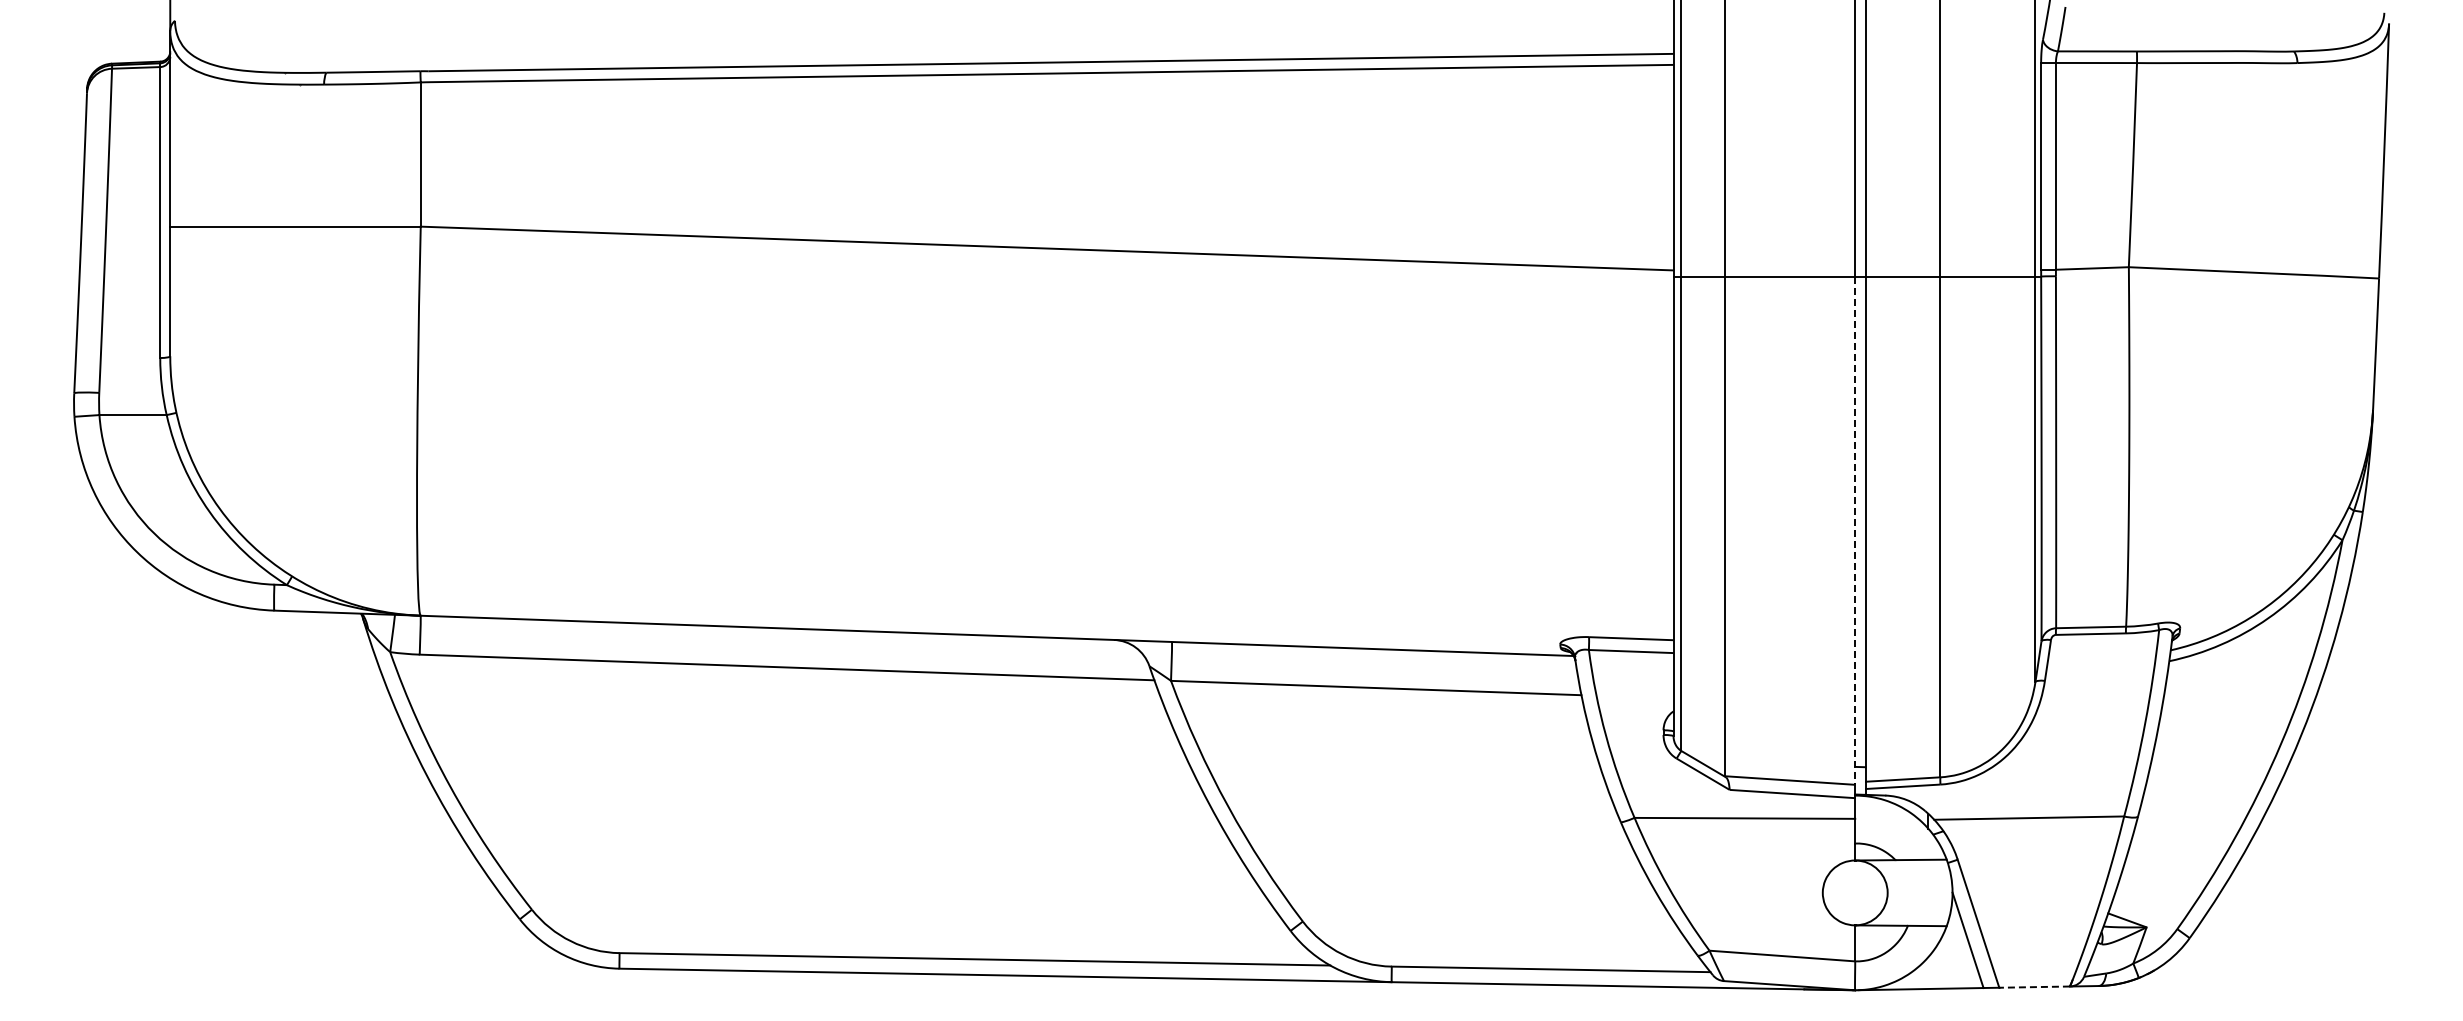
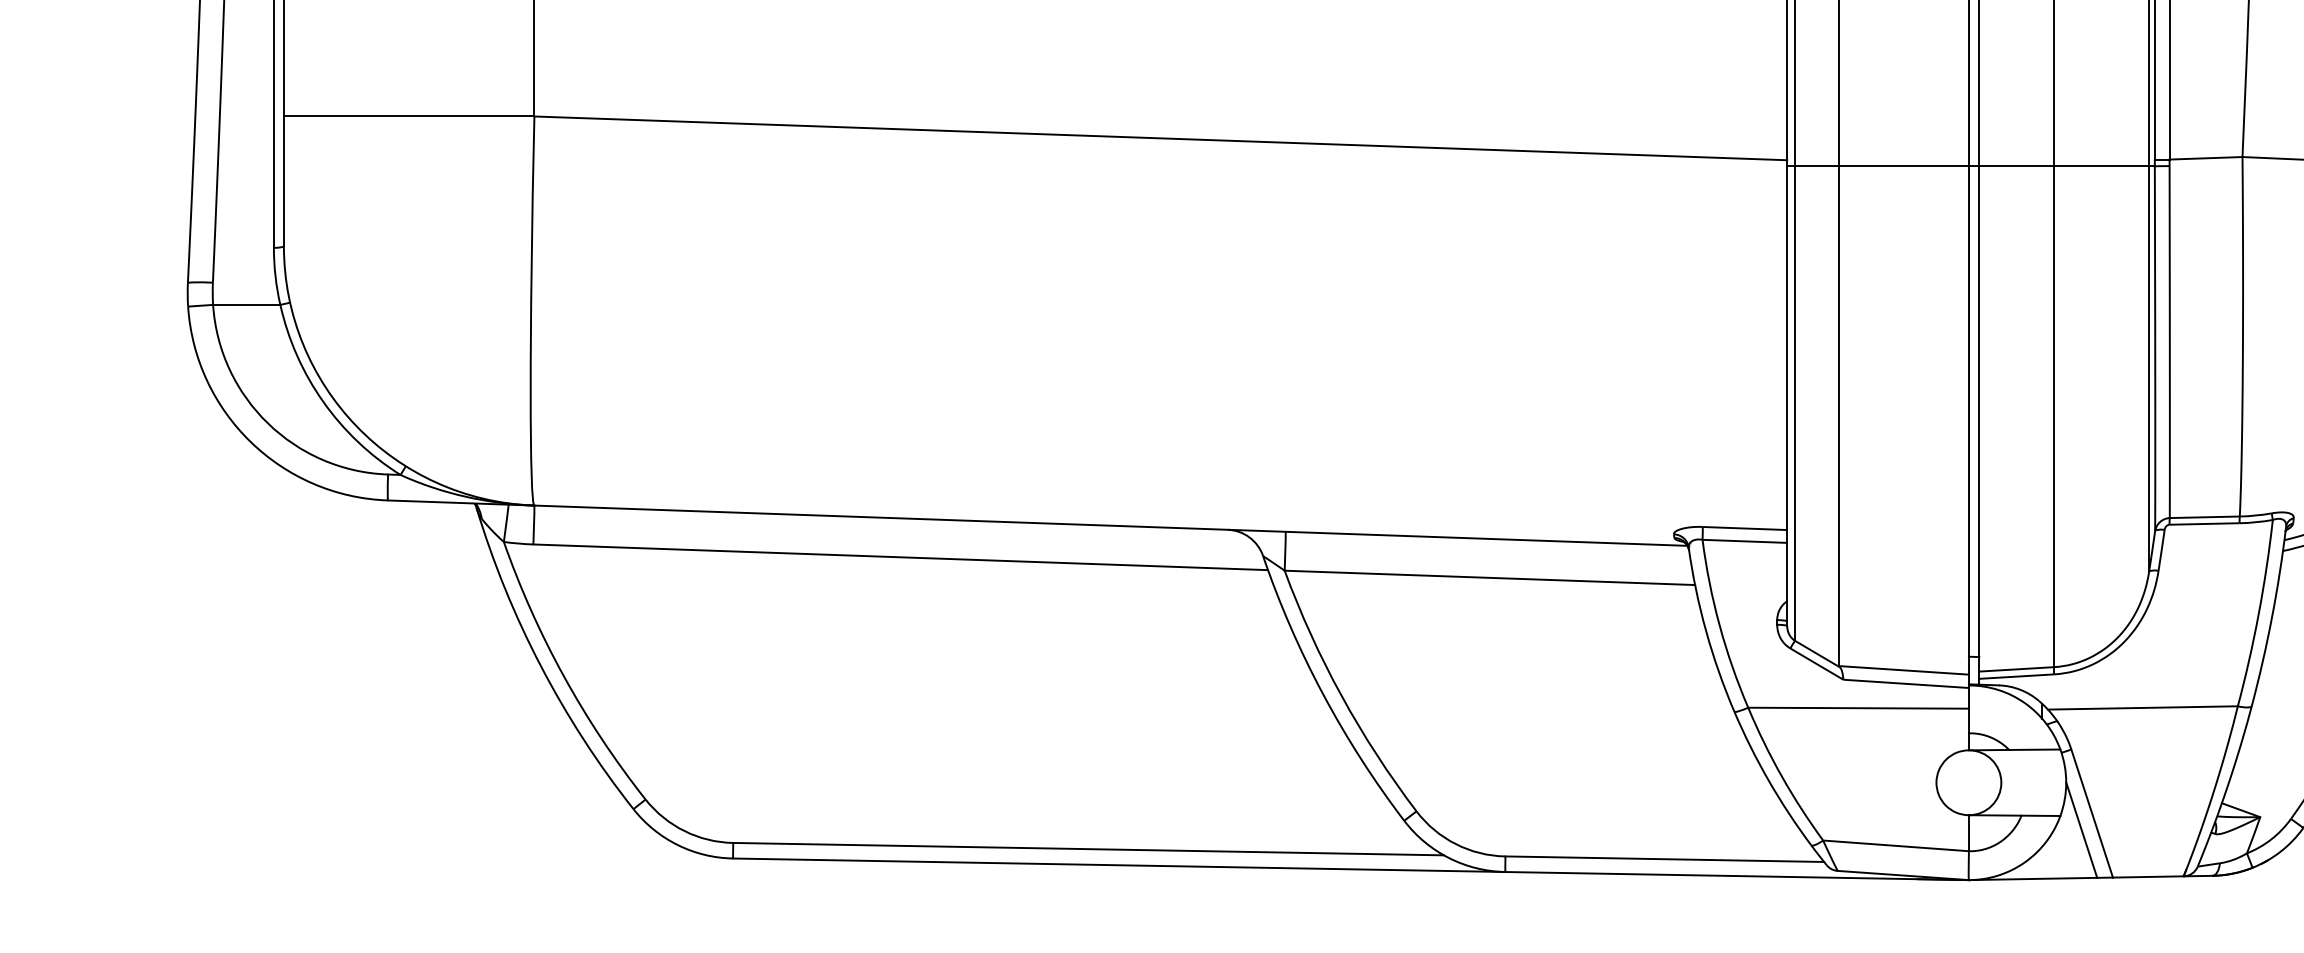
line: (1855, 530) -> (1969, 420), dashed -> solid
line: (2034, 987) -> (2148, 877), dashed -> solid

